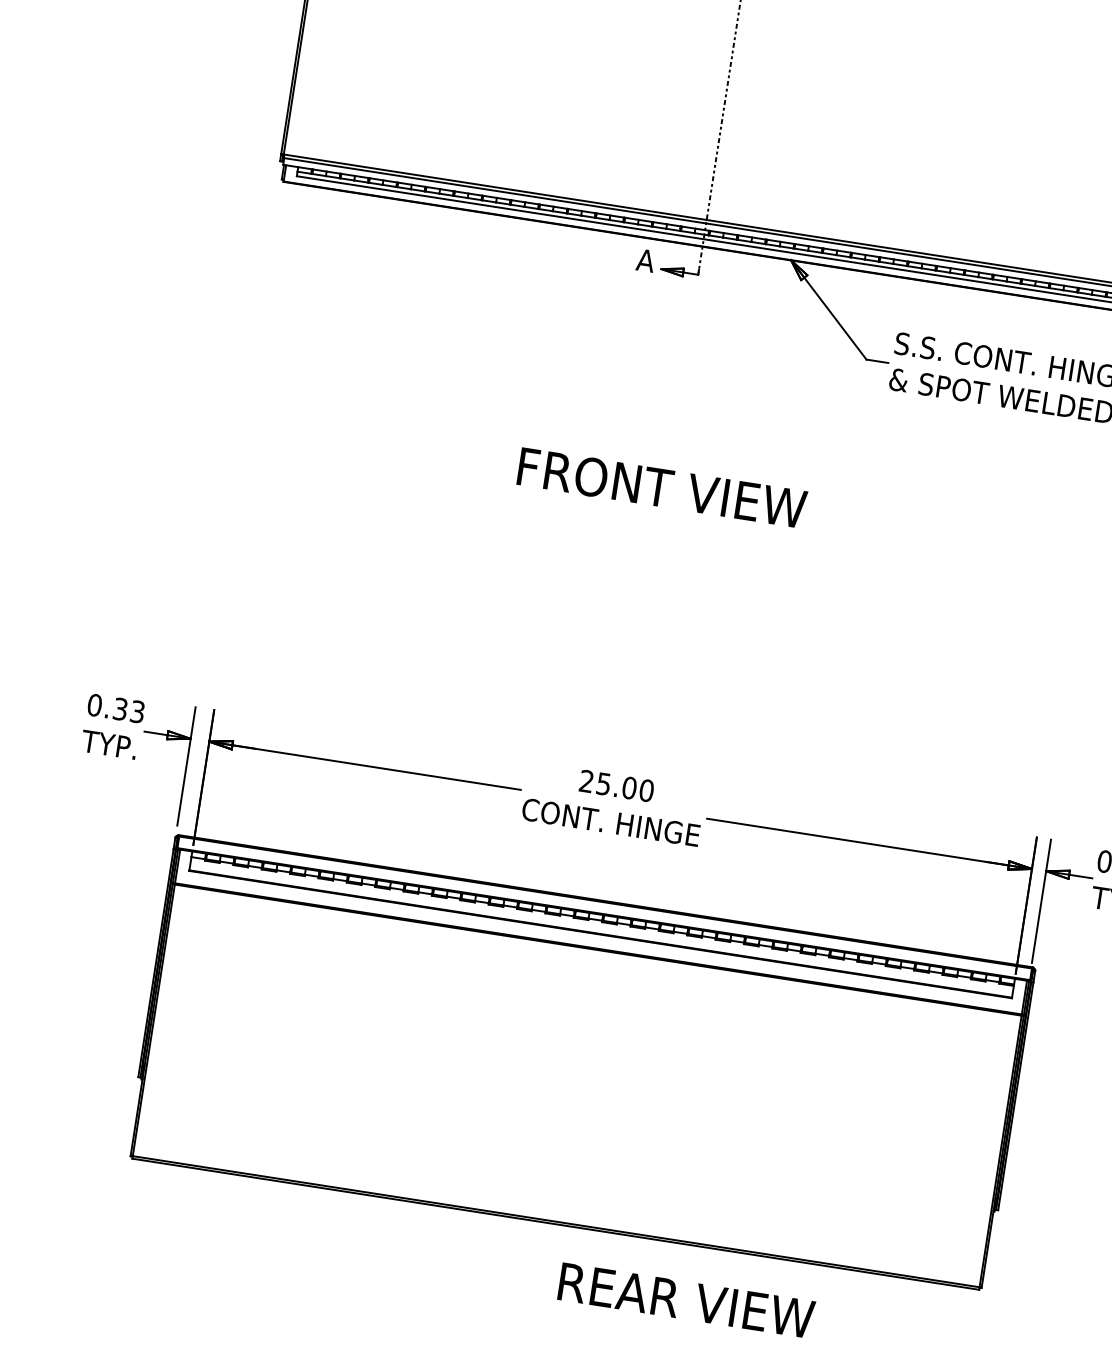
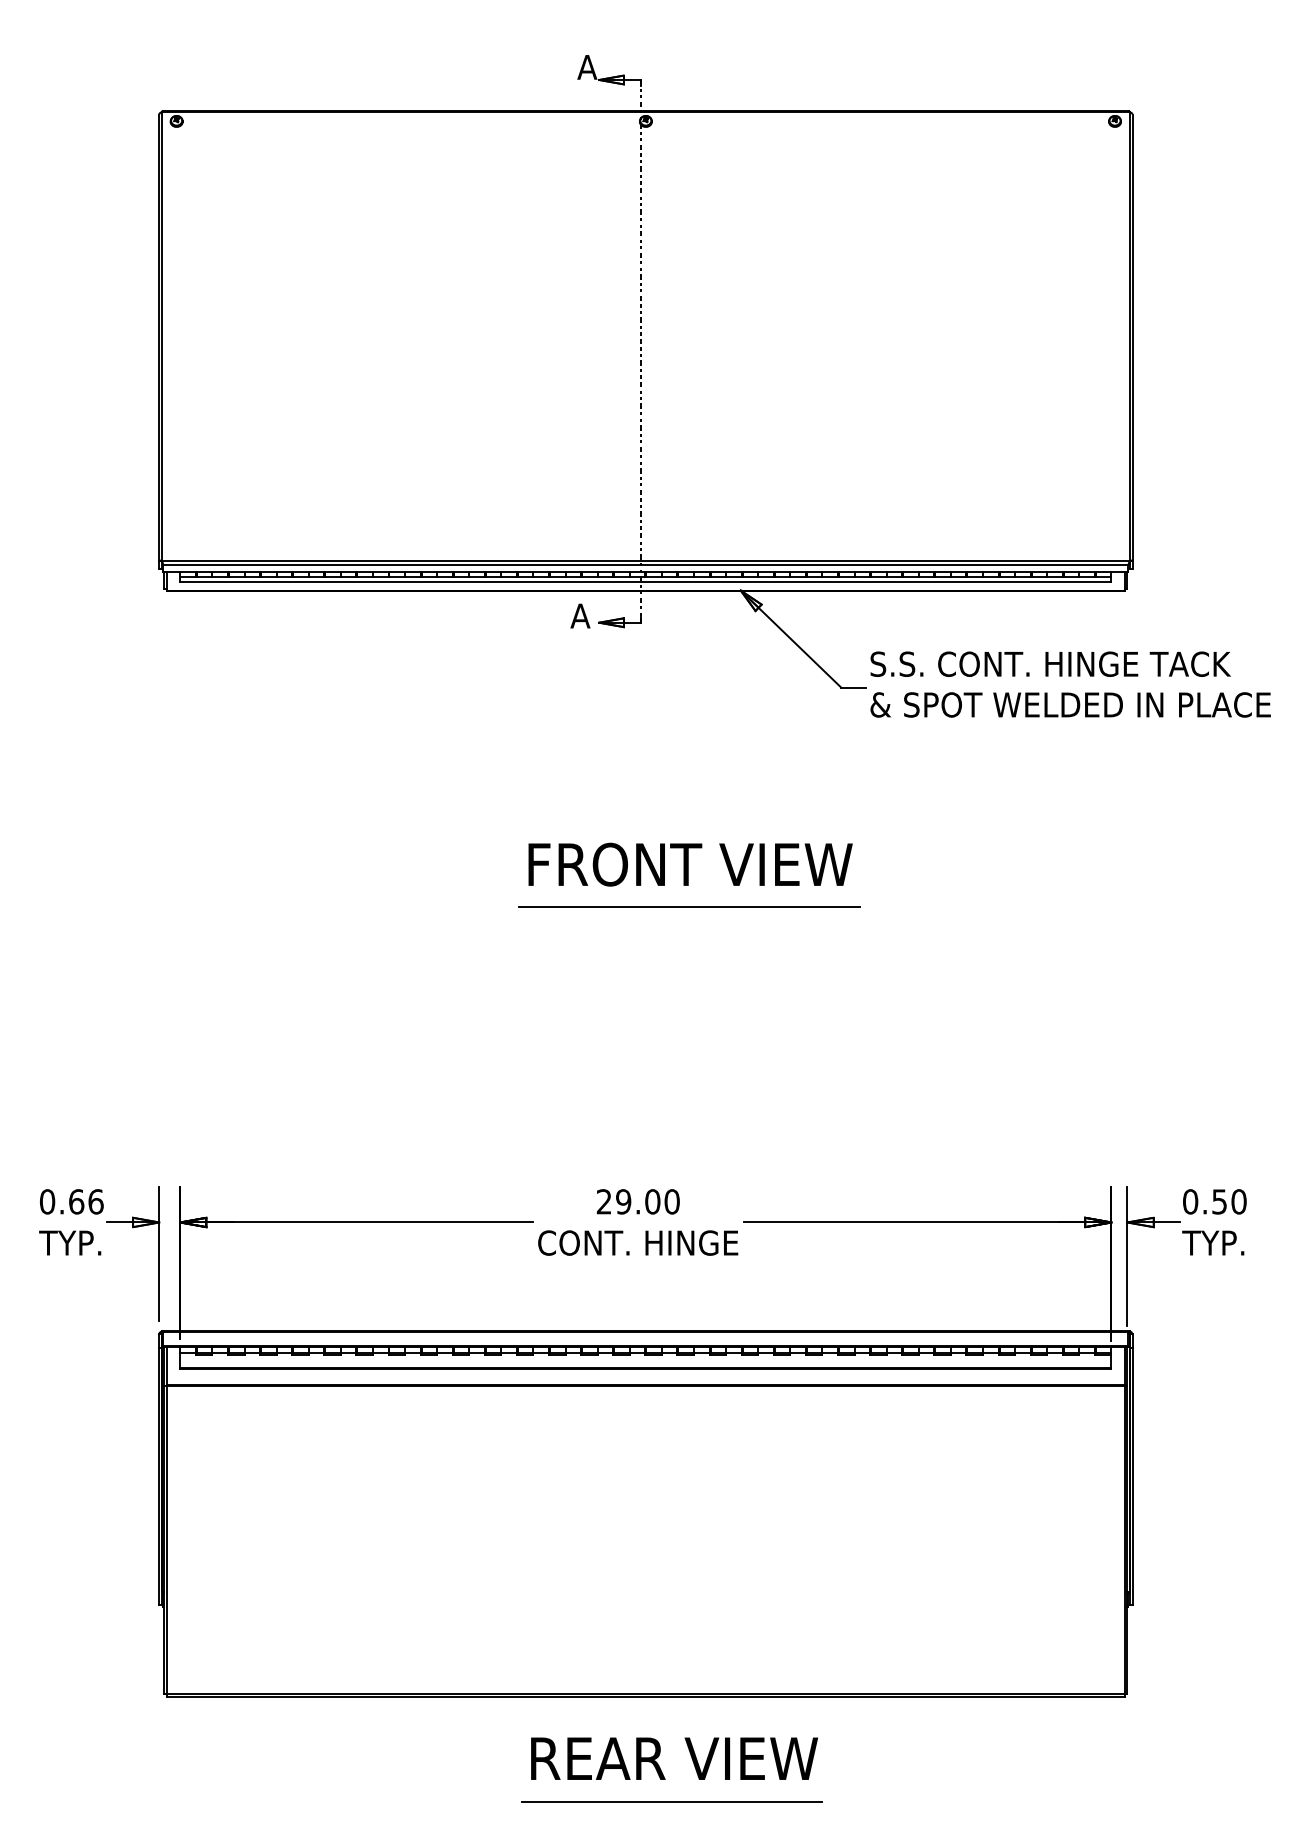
text: (662, 487) -> (690, 864), moved
line: (702, 532) -> (689, 906), added
text: (129, 710) -> (86, 1201), 0.33 -> 0.66
text: (603, 783) -> (623, 1201), 25.00 -> 29.00
text: (686, 1300) -> (674, 1758), moved
line: (564, 1320) -> (671, 1801), added

